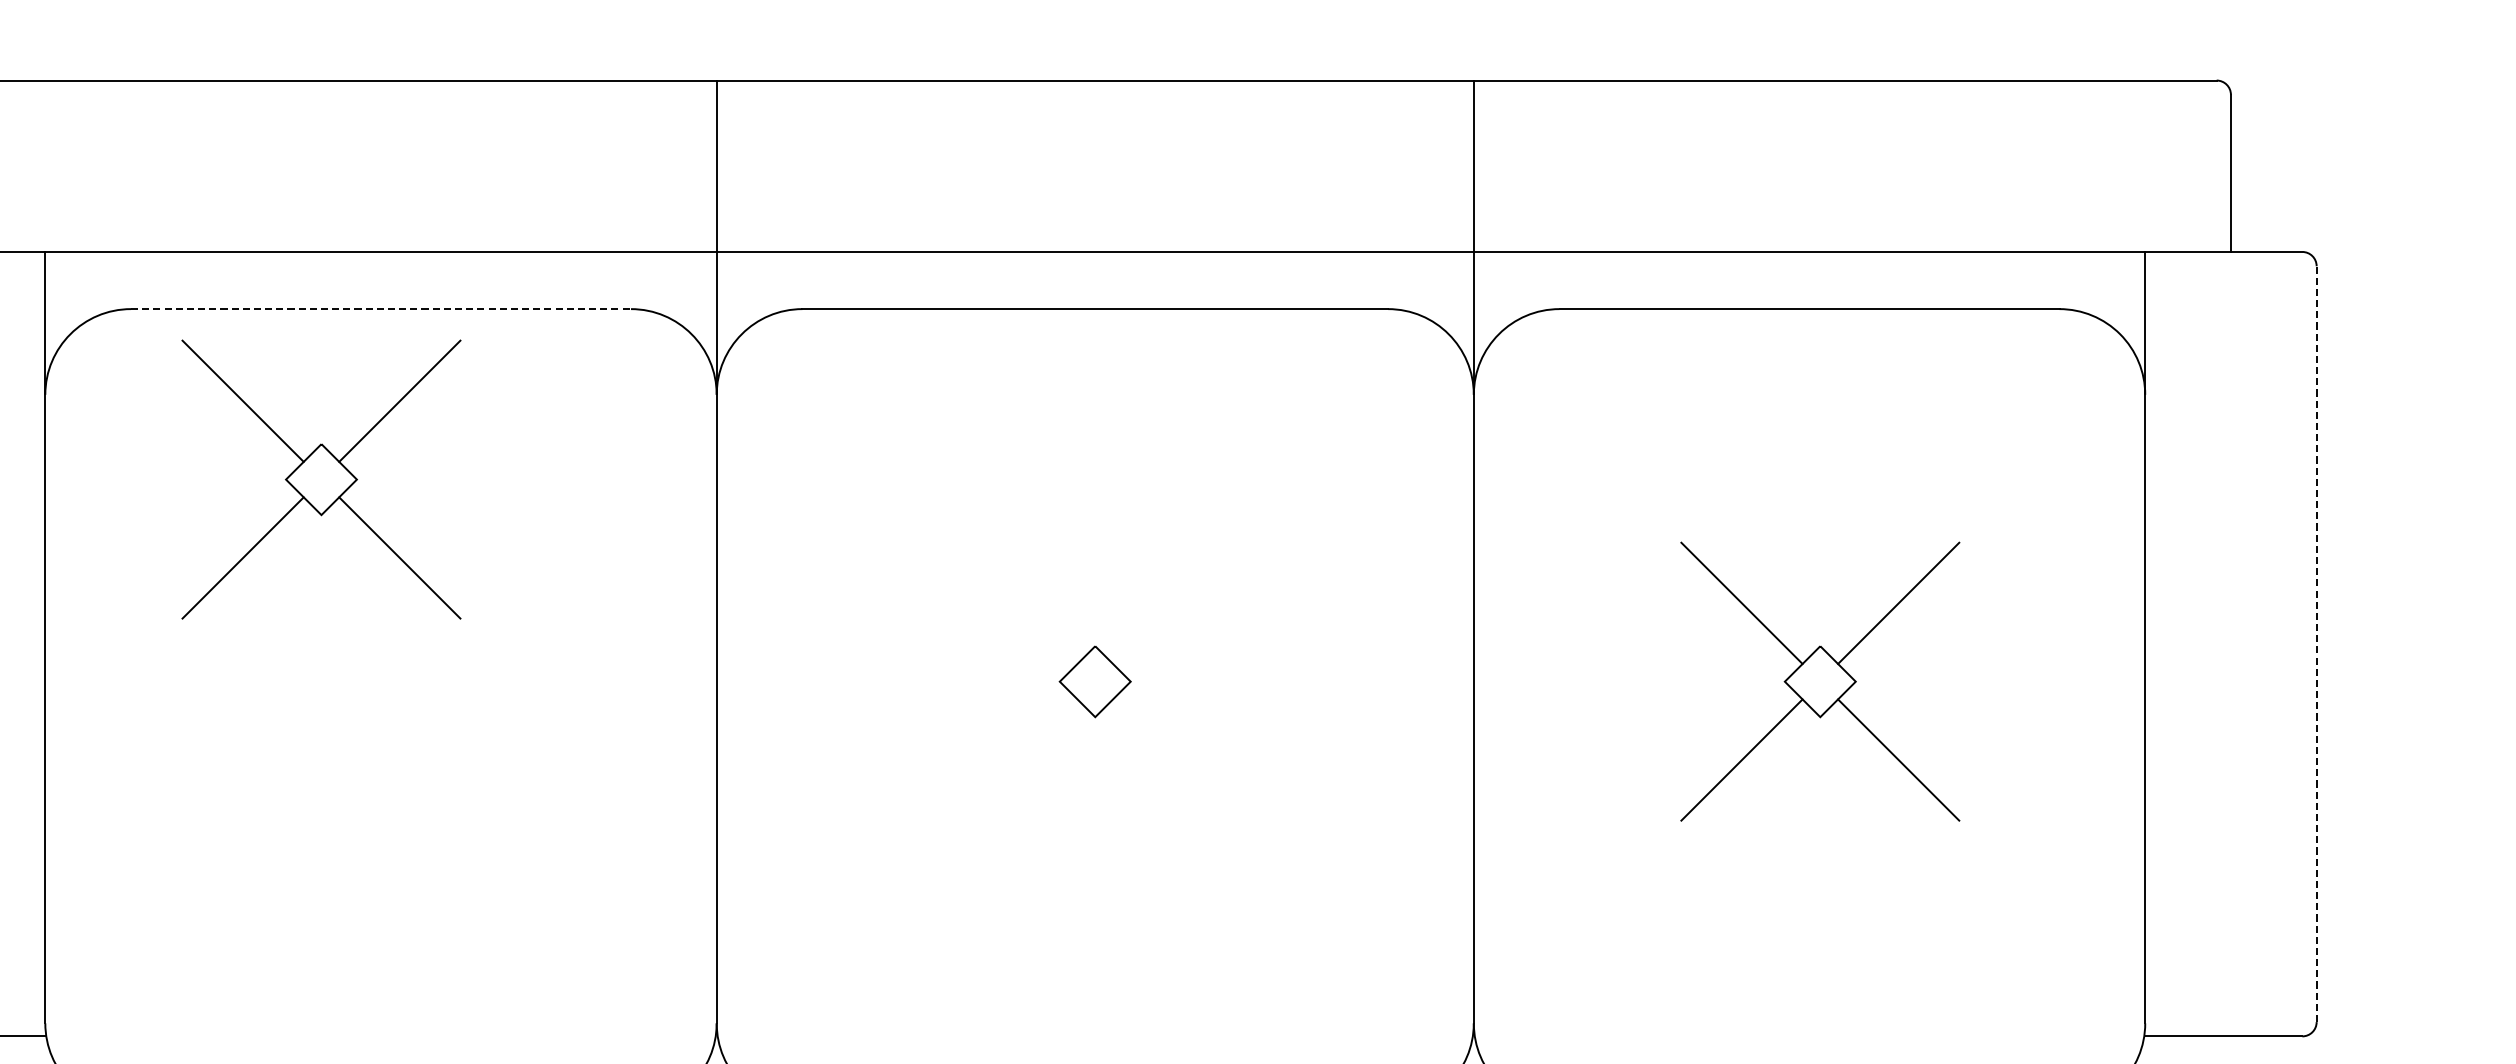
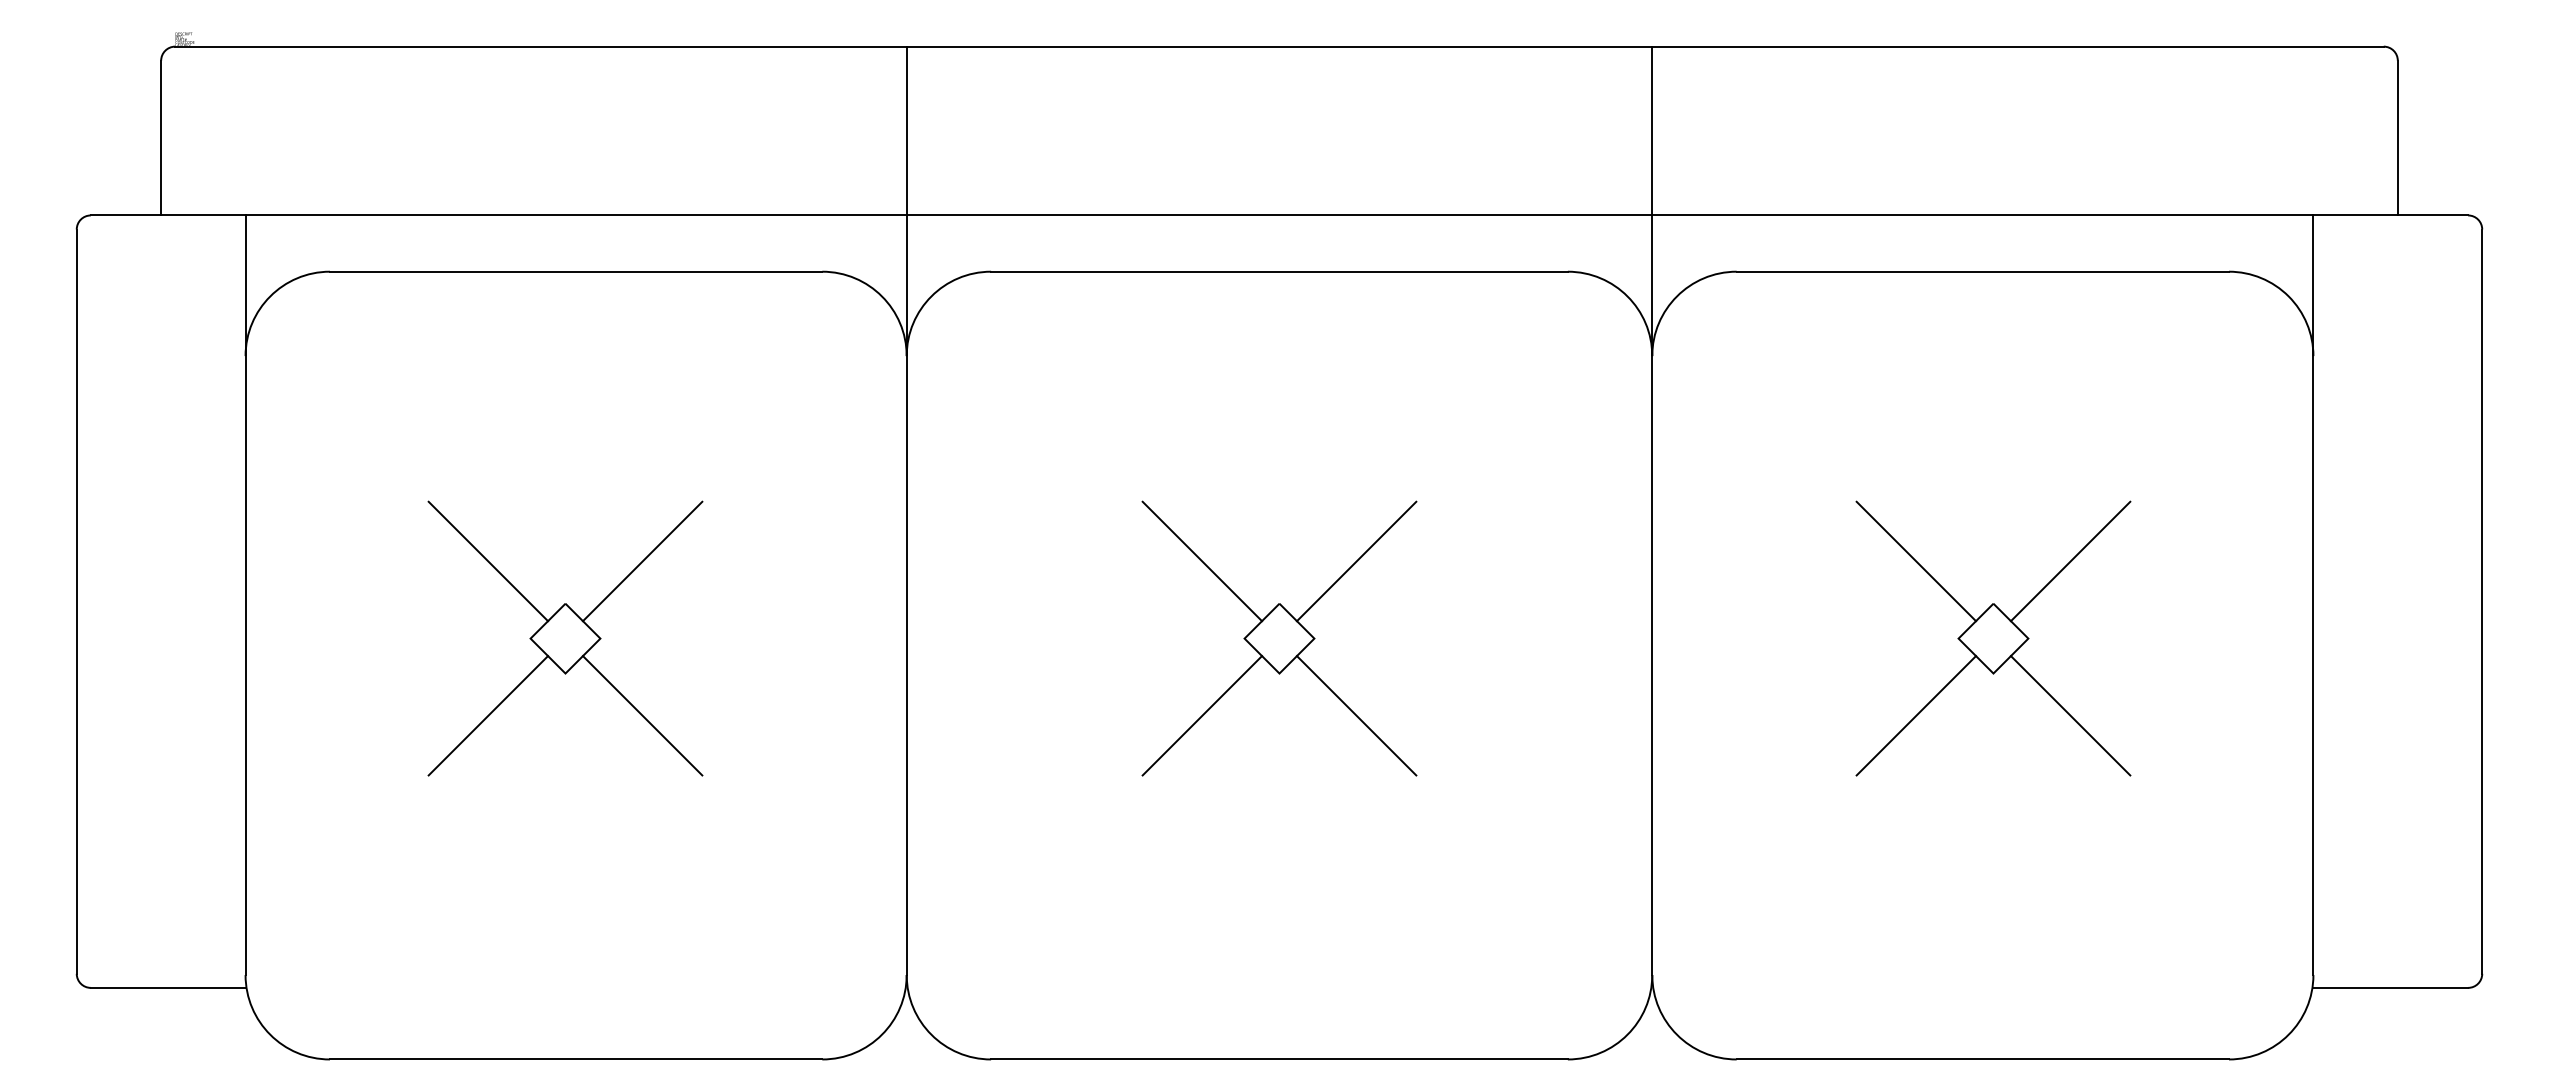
line: (381, 308) -> (576, 271), dashed -> solid
part: (321, 479) -> (565, 638), moved
line: (1017, 603) -> (1202, 561), added
line: (1173, 603) -> (1356, 561), added
line: (2316, 644) -> (2482, 601), dashed -> solid
line: (1017, 759) -> (1202, 715), added
line: (1173, 759) -> (1356, 715), added

